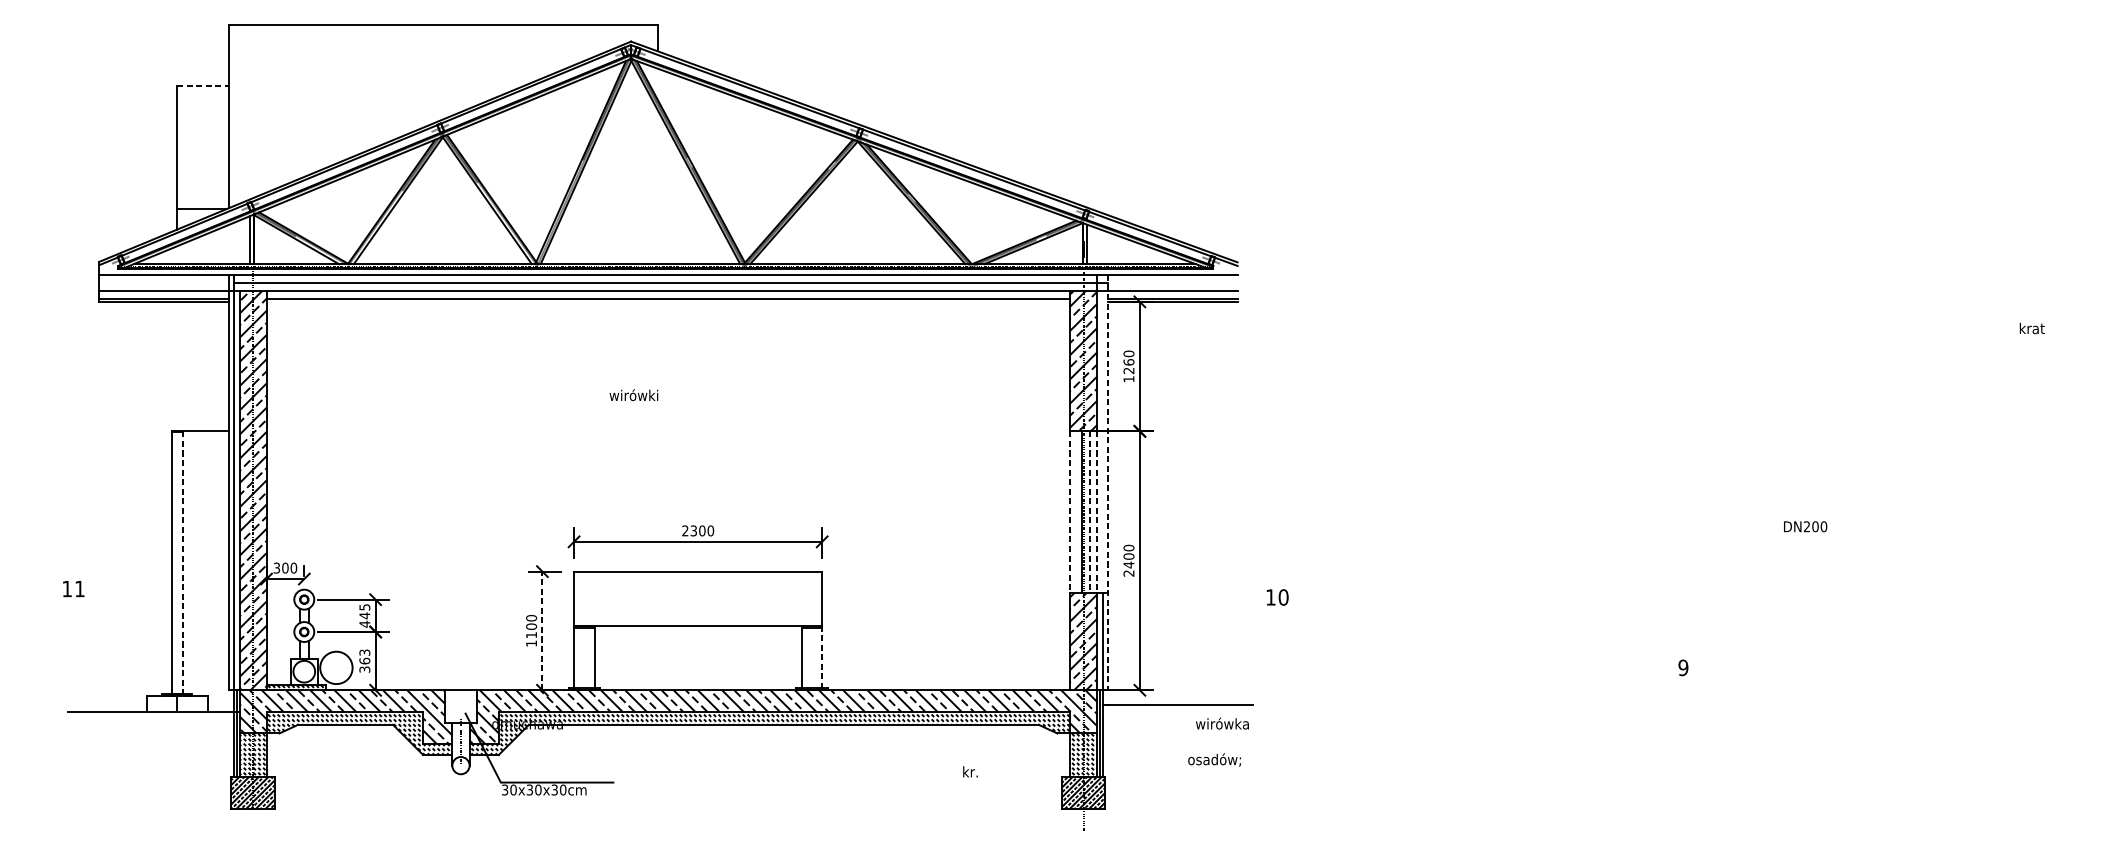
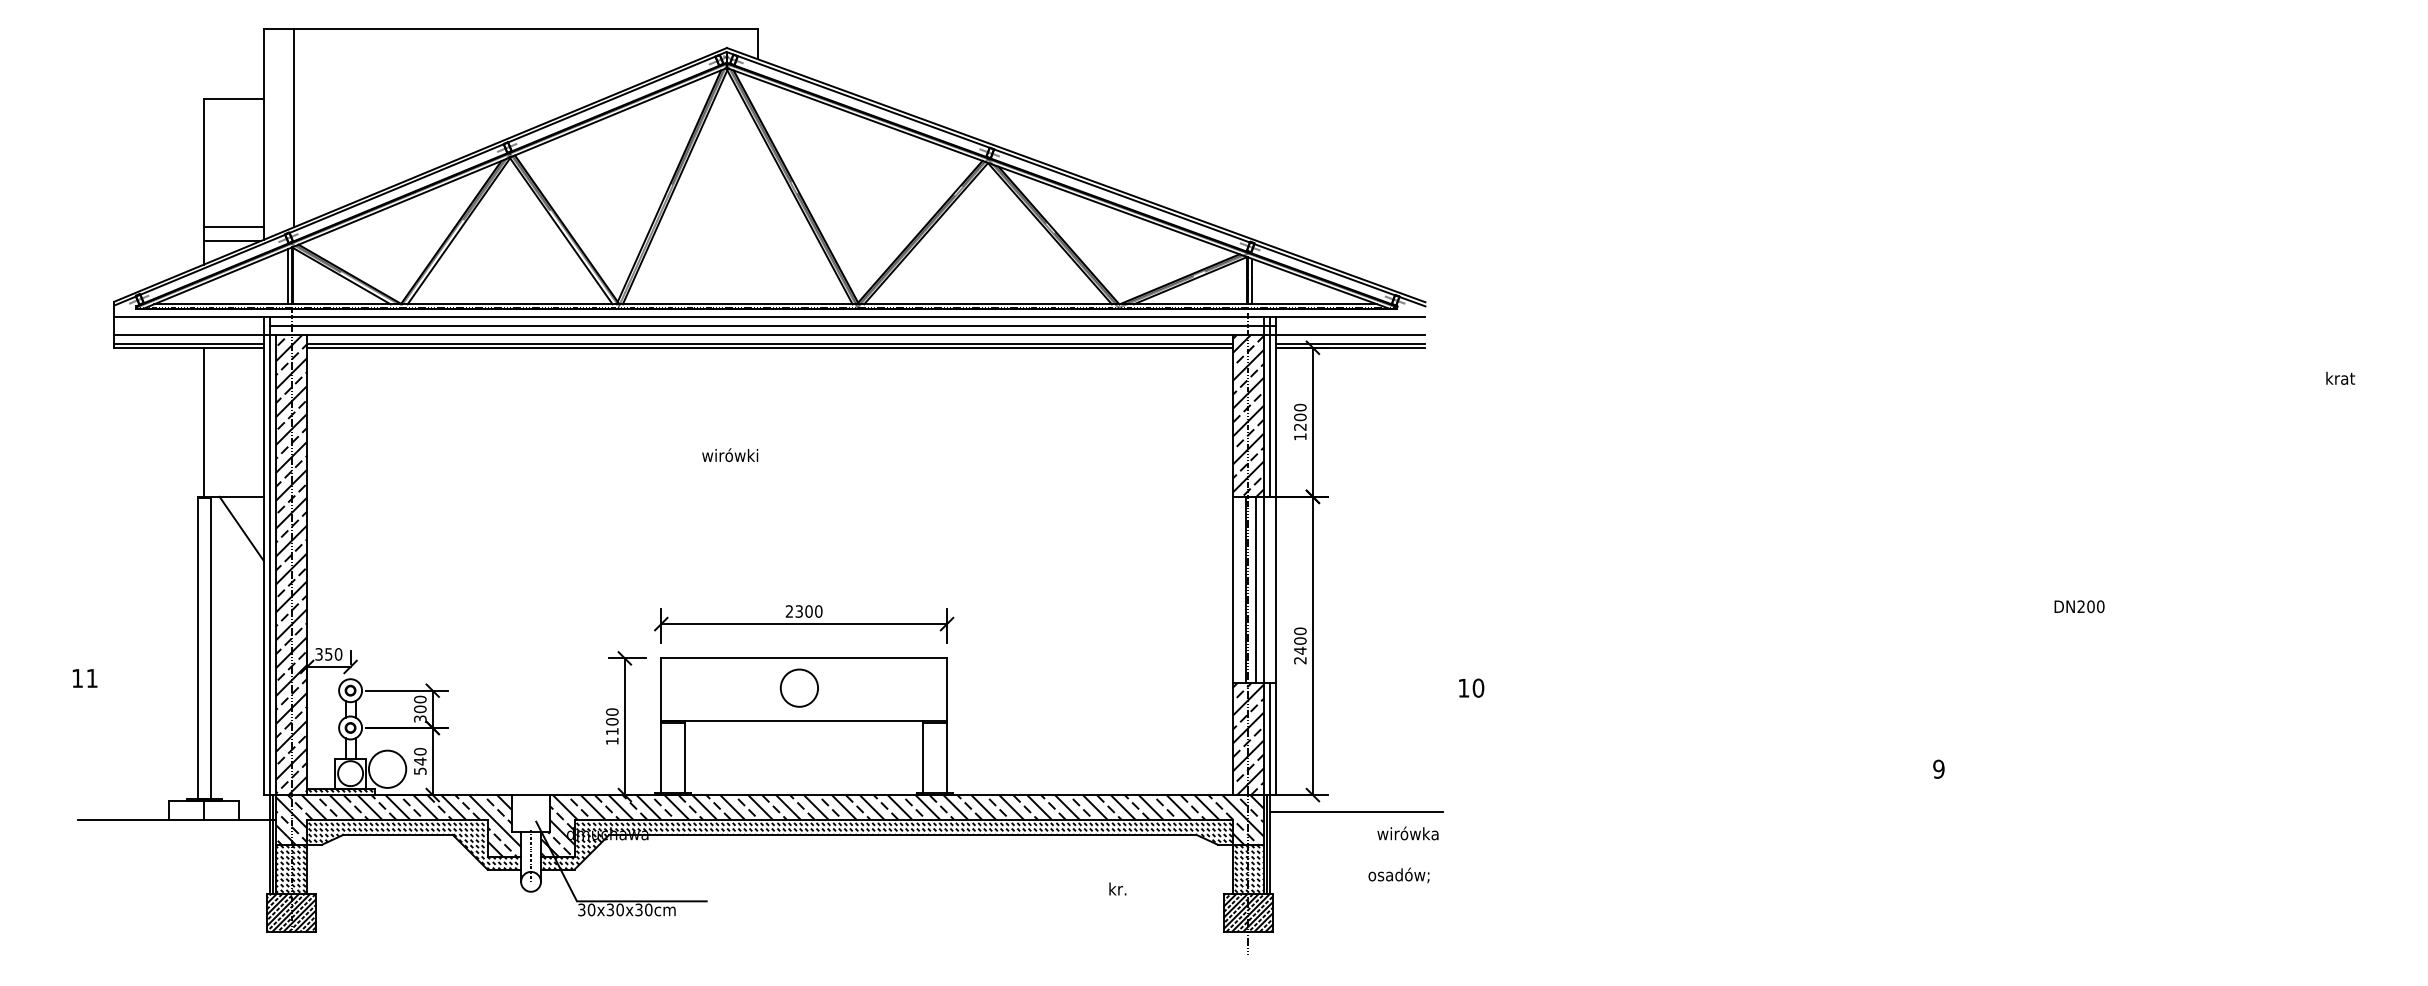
line: (202, 86) -> (233, 99), dashed -> solid
line: (255, 111) -> (294, 128), added
line: (202, 196) -> (233, 226), added
line: (668, 301) -> (769, 347), added
line: (1103, 352) -> (1270, 406), added
text: (1129, 361) -> (1300, 416), 1260 -> 1200
line: (177, 365) -> (204, 421), added
line: (209, 458) -> (241, 528), added
line: (1108, 483) -> (1276, 556), dashed -> solid
line: (1070, 512) -> (1232, 590), dashed -> solid
line: (1090, 512) -> (1255, 590), dashed -> solid
line: (1096, 512) -> (1263, 590), dashed -> solid
line: (182, 562) -> (210, 647), dashed -> solid
text: (285, 568) -> (328, 654), 300 -> 350
circle: (693, 596) -> (798, 687), added
text: (365, 615) -> (420, 709), 445 -> 300
line: (542, 630) -> (624, 726), dashed -> solid
line: (822, 657) -> (947, 757), dashed -> solid
text: (365, 661) -> (420, 761), 363 -> 540

